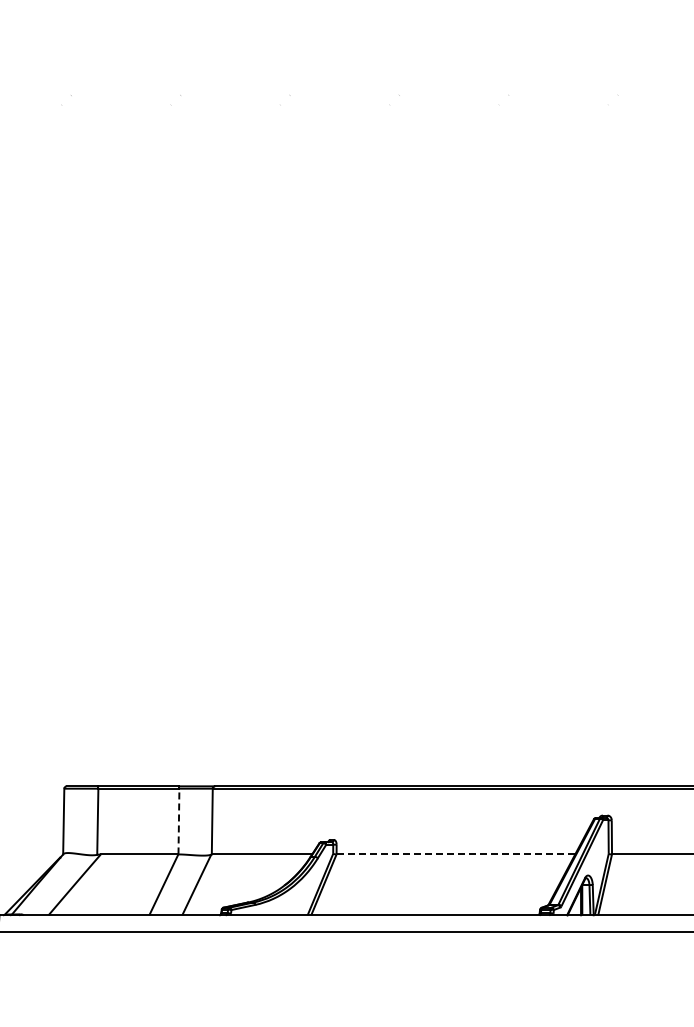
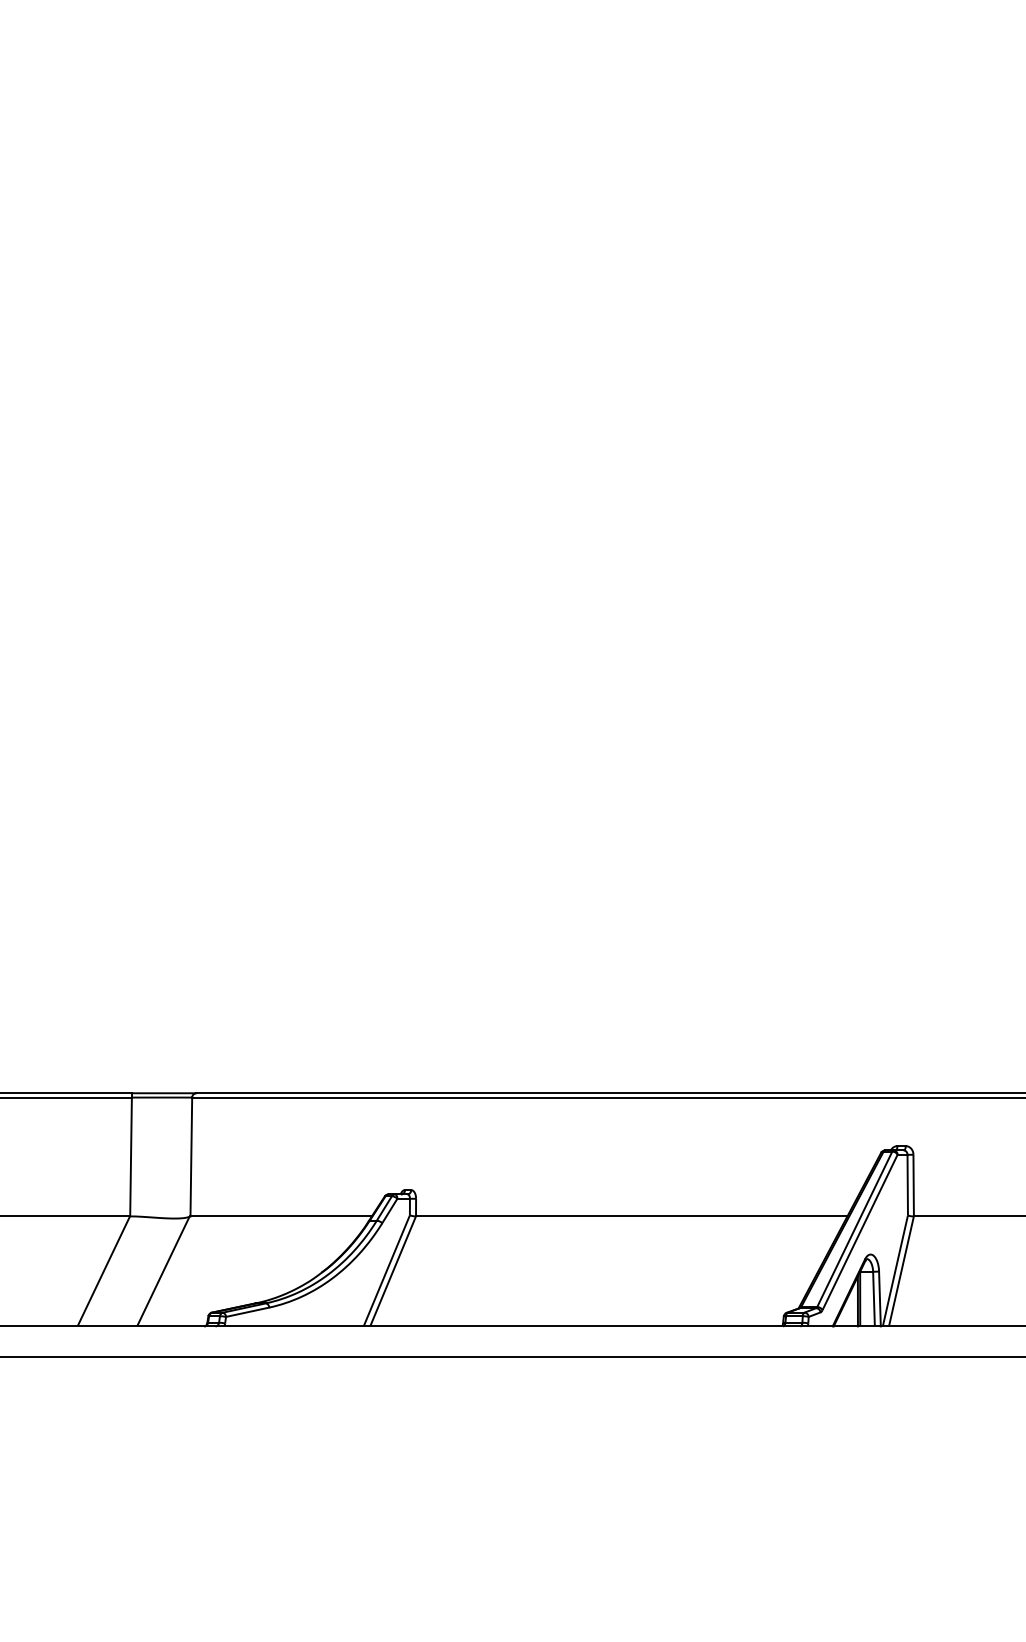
line: (178, 820) -> (130, 1155), dashed -> solid
line: (455, 854) -> (630, 1216), dashed -> solid

